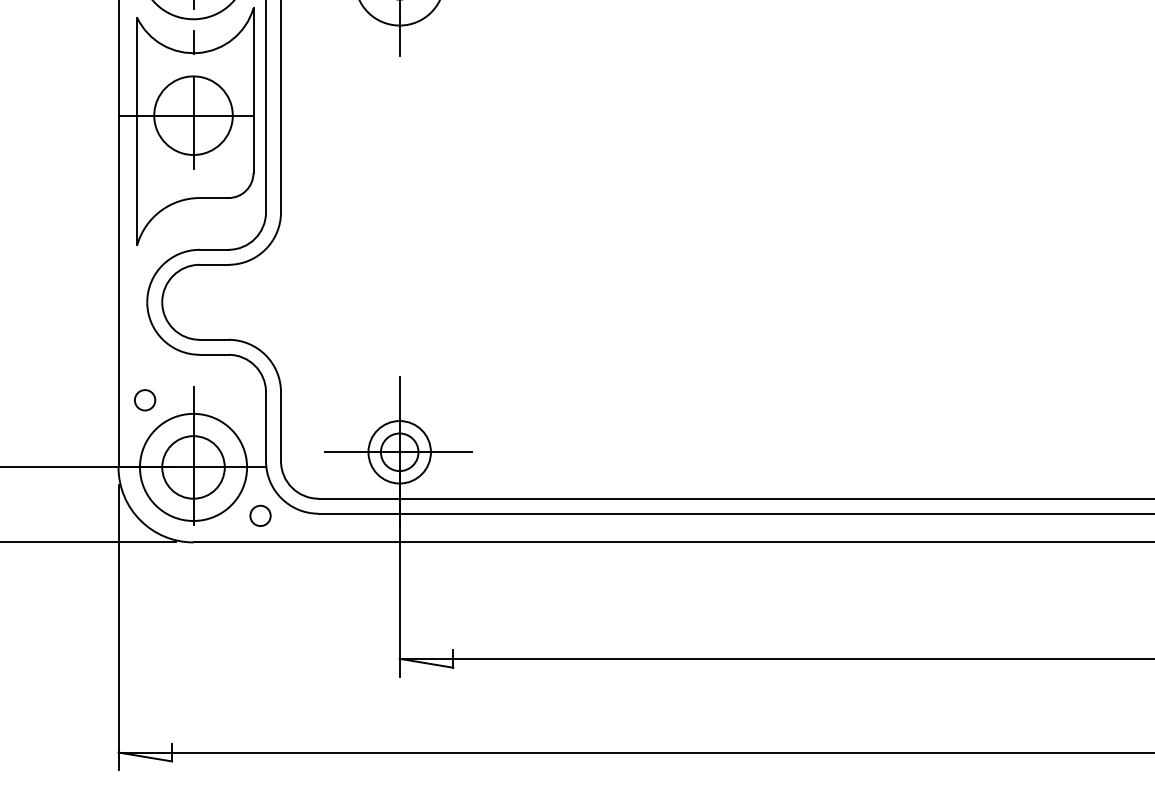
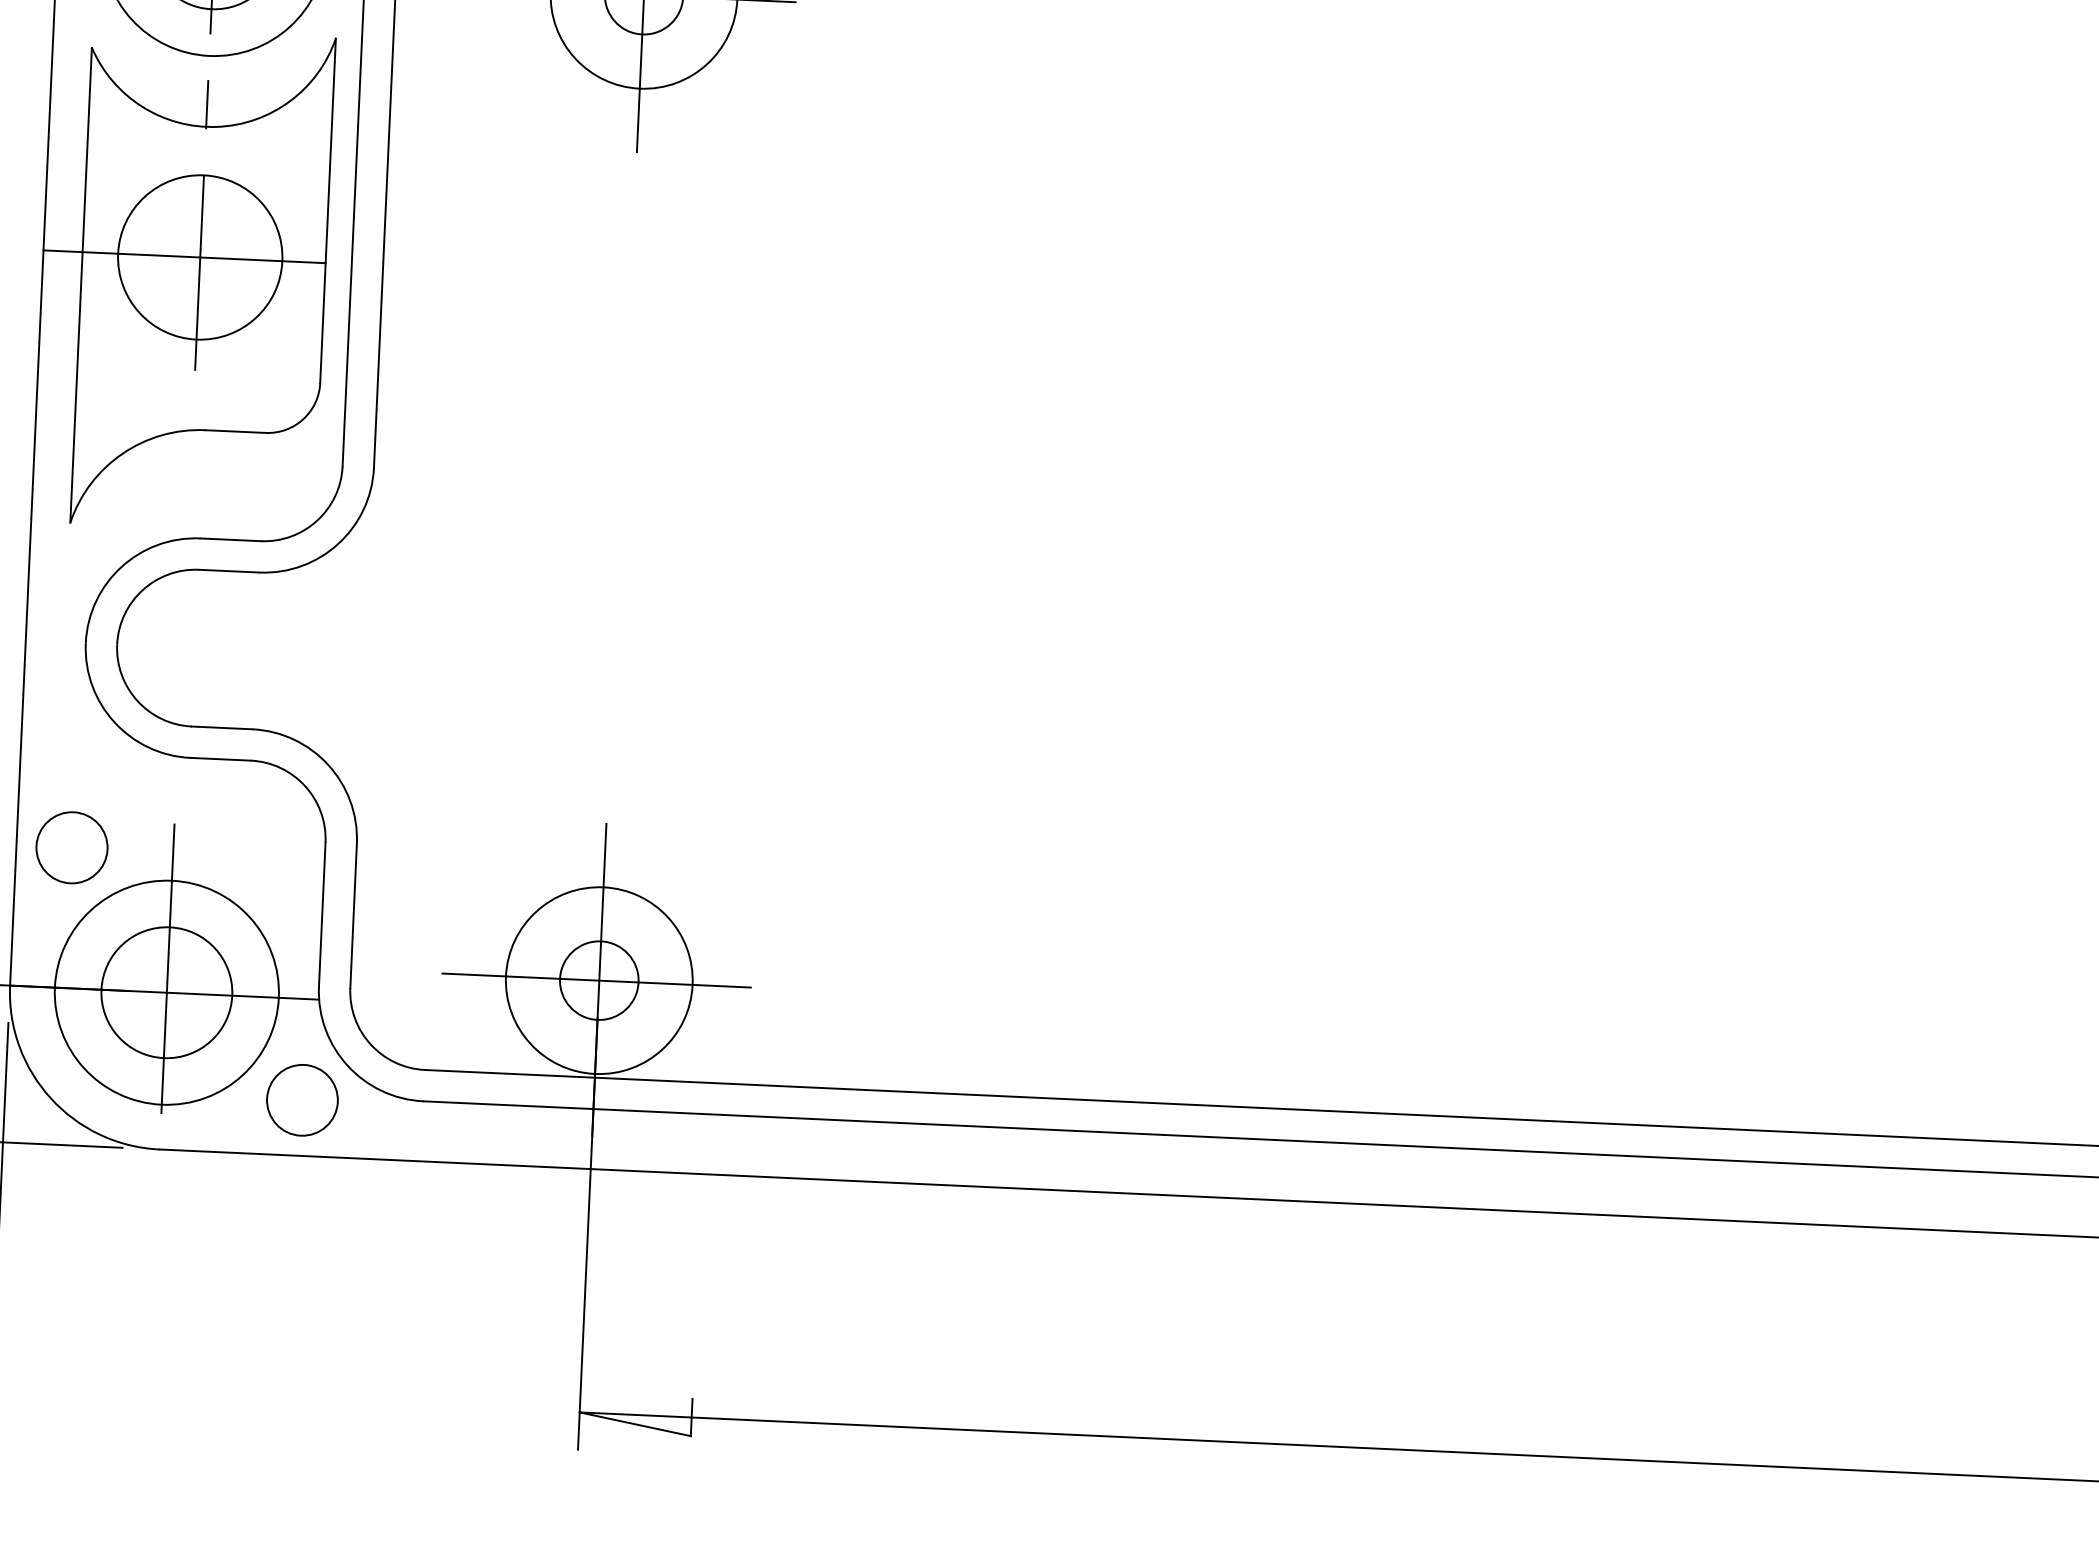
circle: (145, 400) -> (72, 848), size x1.67
circle: (399, 451) -> (598, 978), size x1.43
circle: (260, 515) -> (302, 1099), size x1.67

